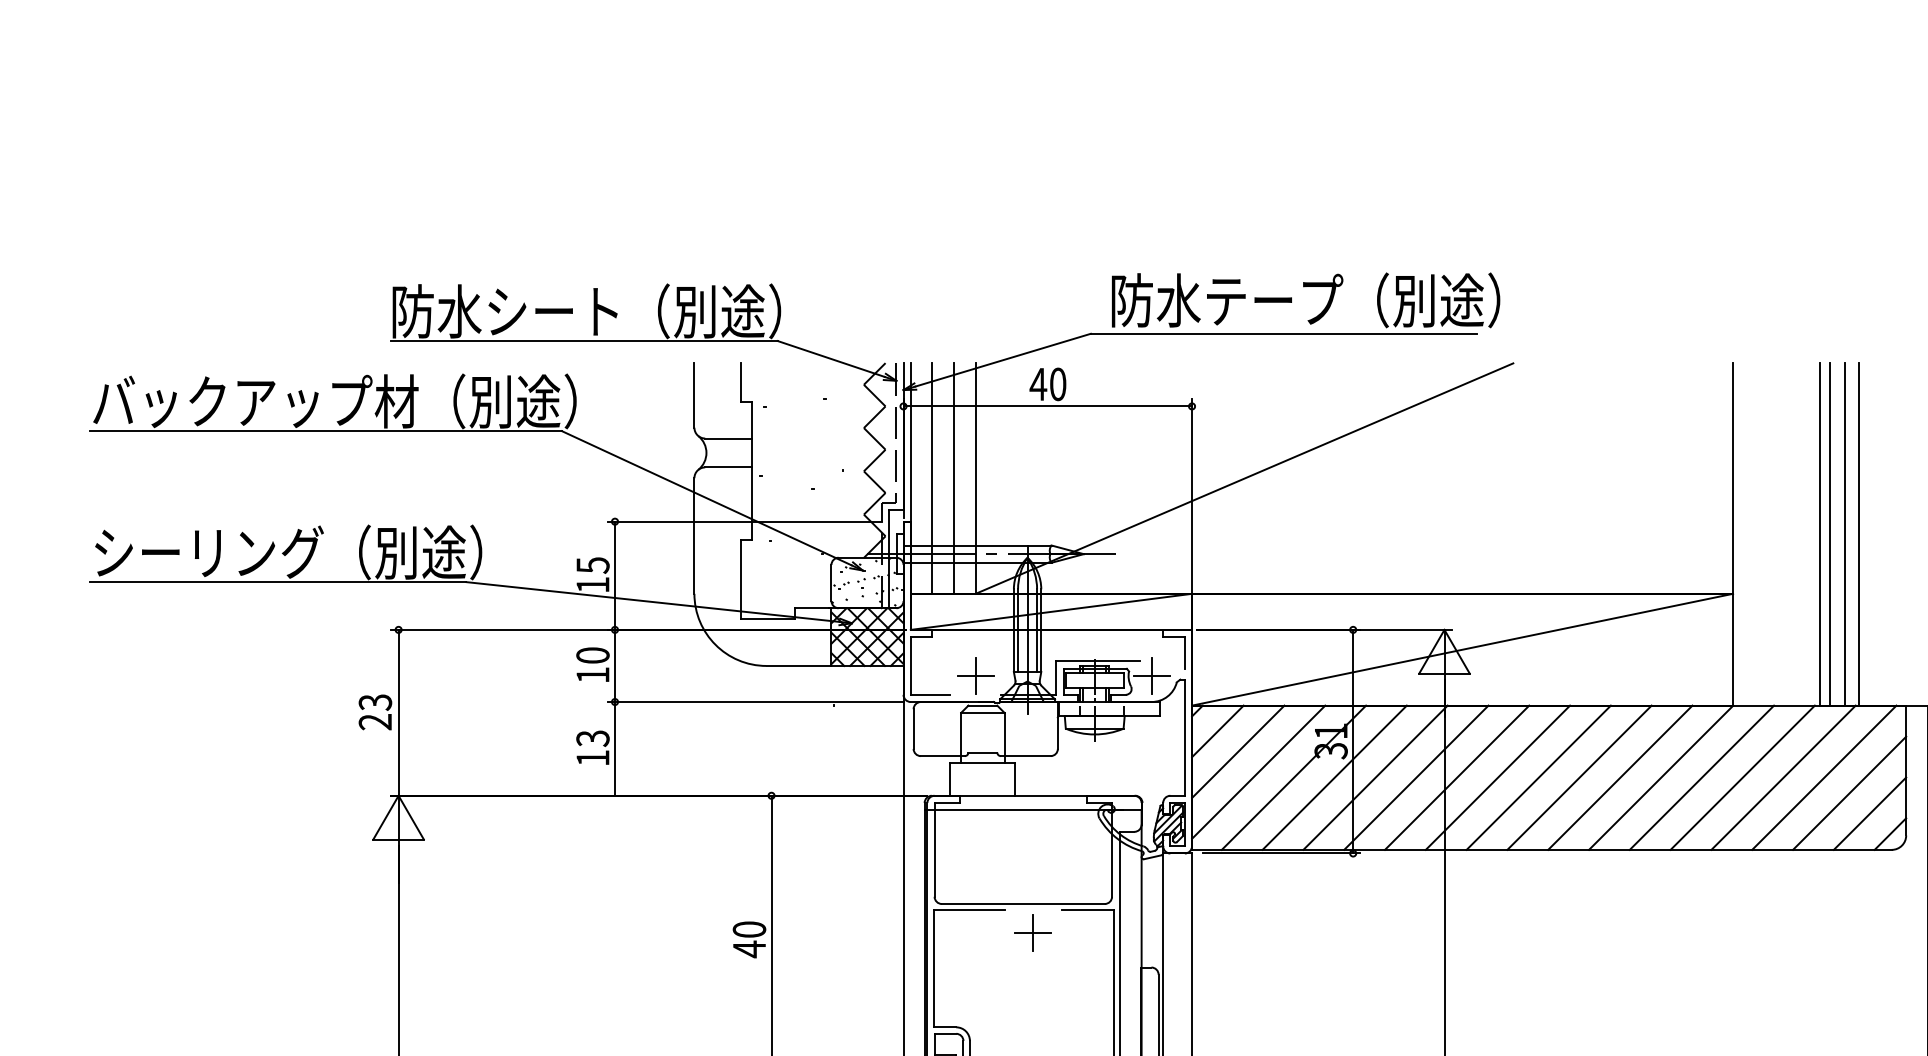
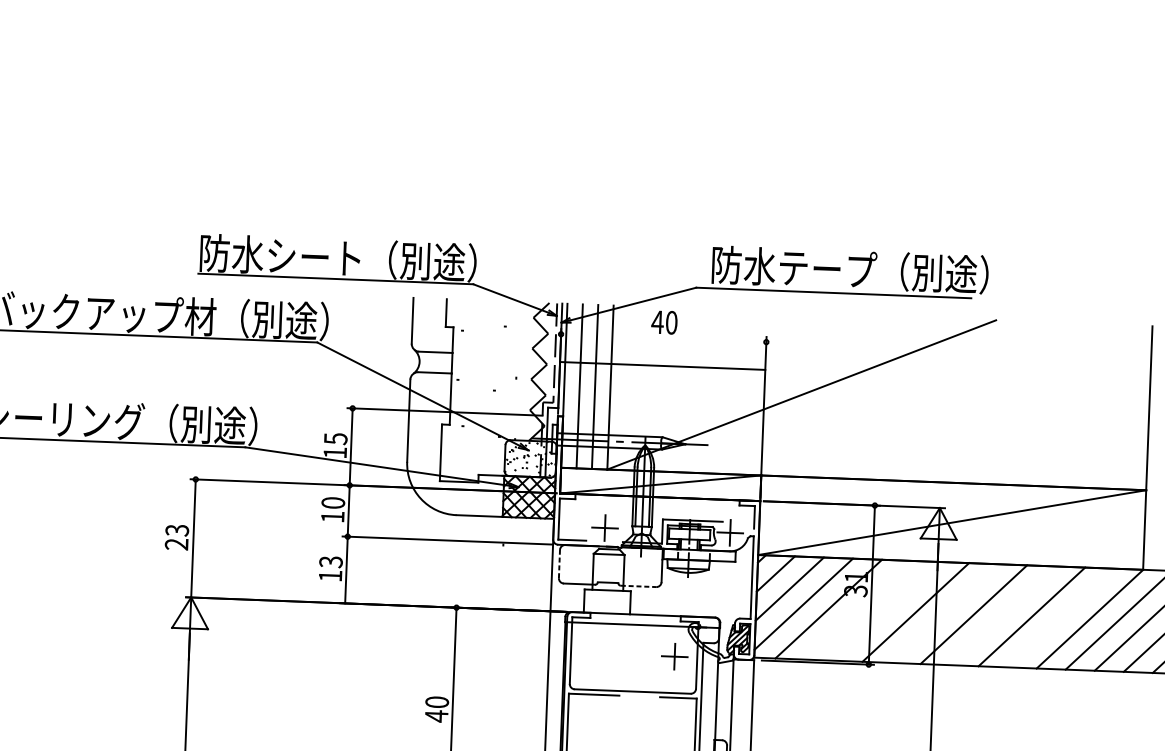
line: (1047, 406) -> (662, 365), moved
line: (913, 729) -> (559, 564), solid -> dashed
line: (1025, 756) -> (638, 586), solid -> dashed
line: (1334, 777) -> (857, 610), removed
line: (1375, 777) -> (886, 611), removed
line: (1456, 777) -> (944, 613), removed
line: (1538, 777) -> (1002, 615), removed
line: (1620, 777) -> (1061, 617), removed
part: (1032, 932) -> (674, 656), moved

